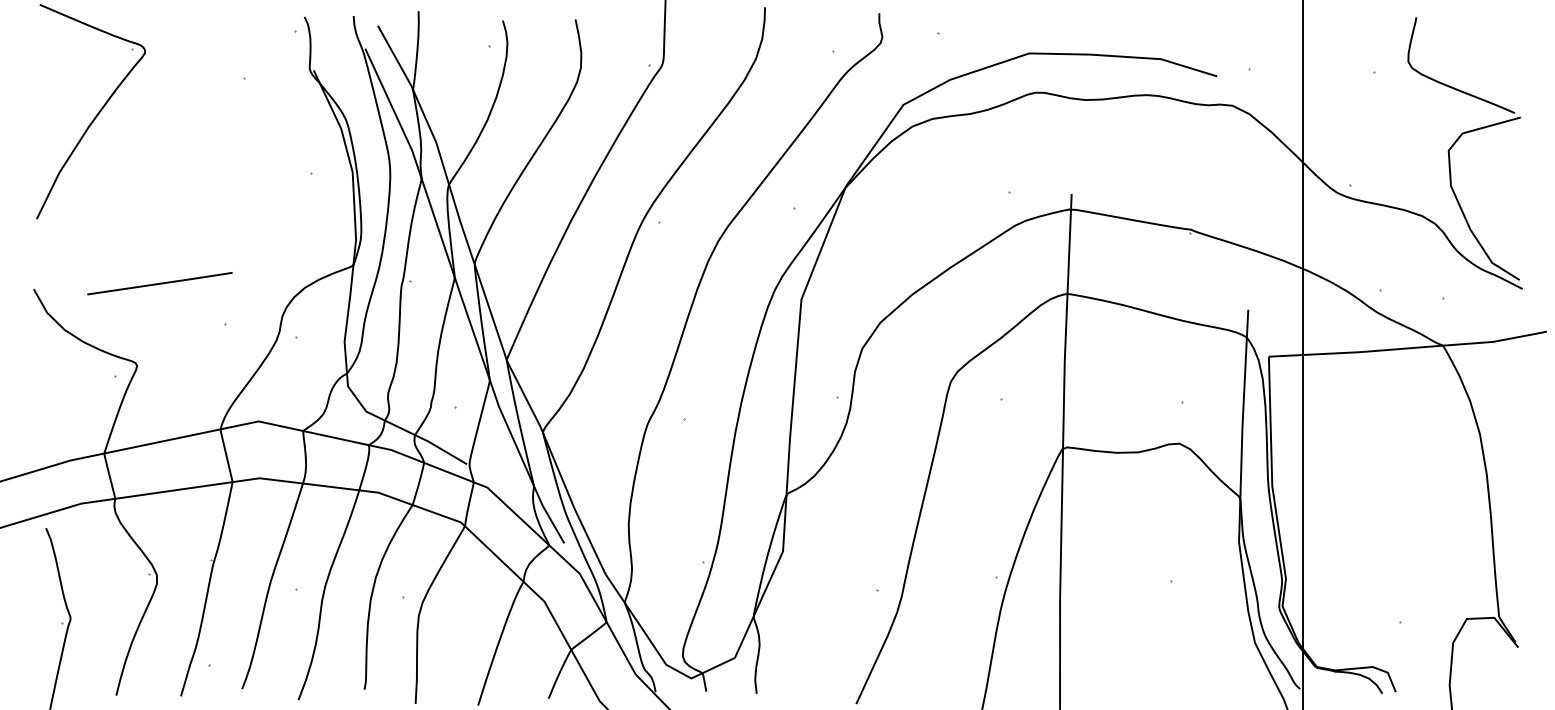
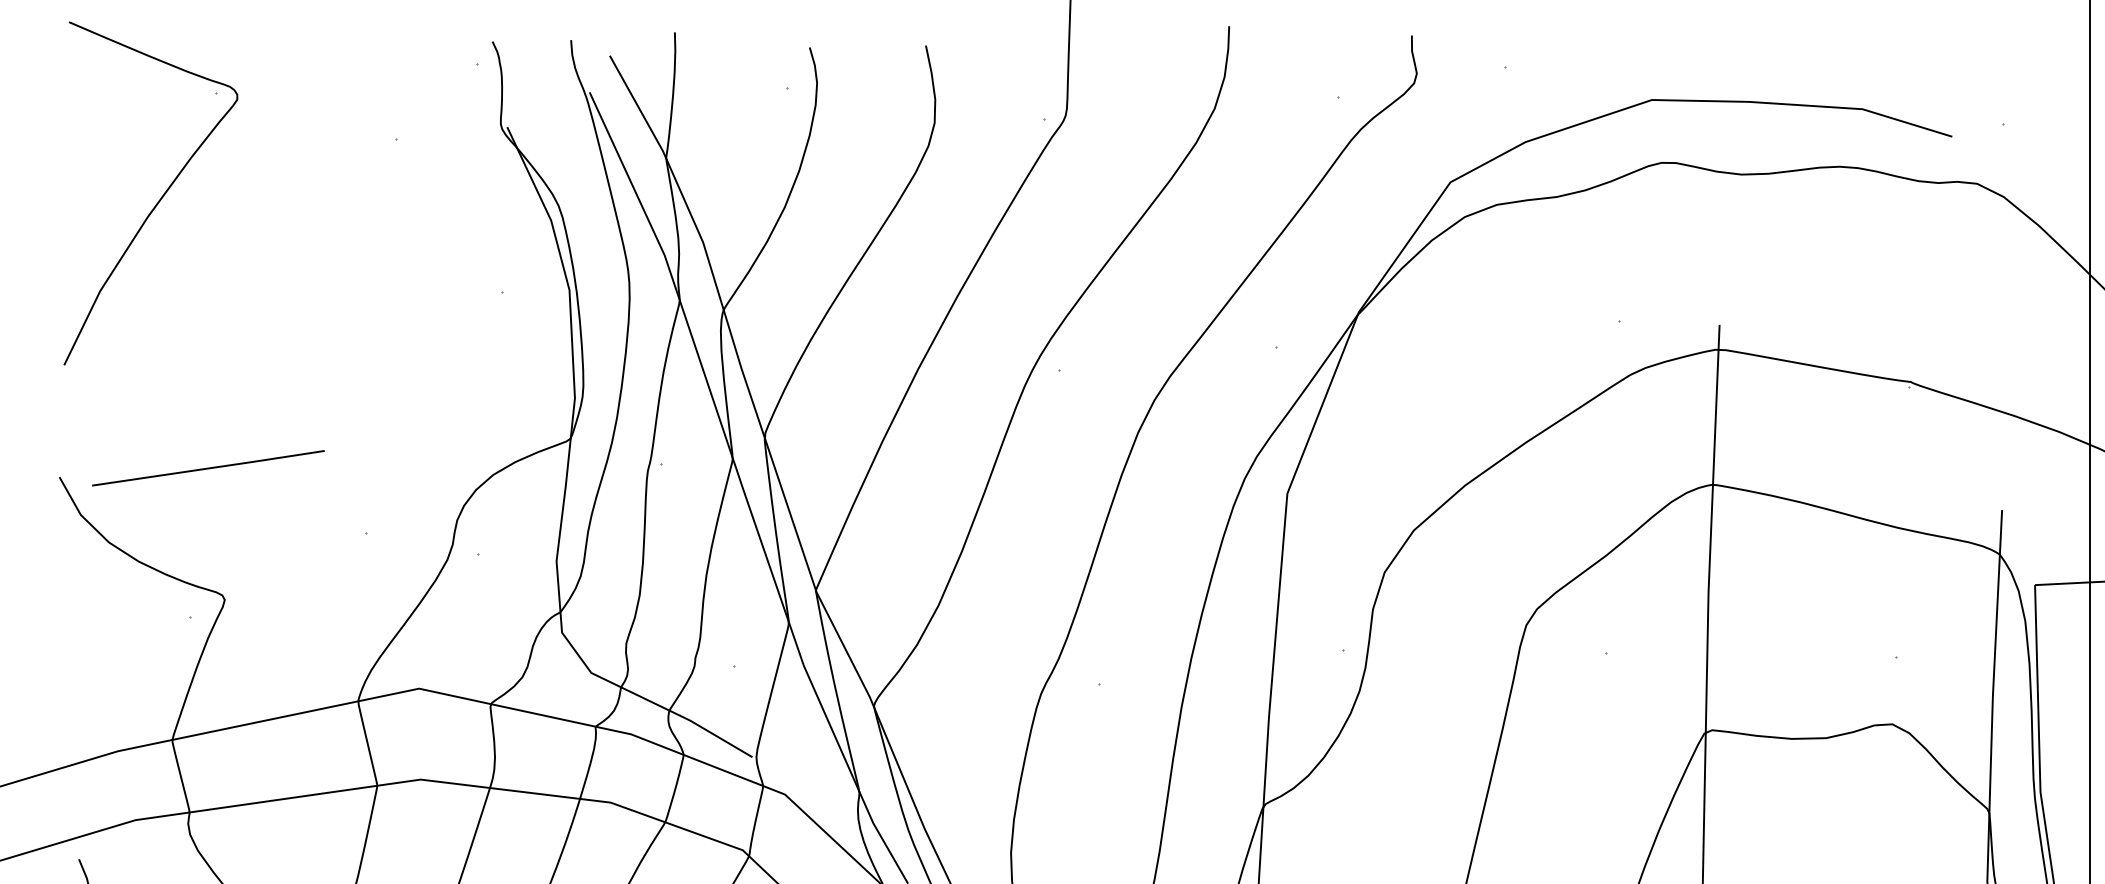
line: (159, 283) -> (207, 468), moved

